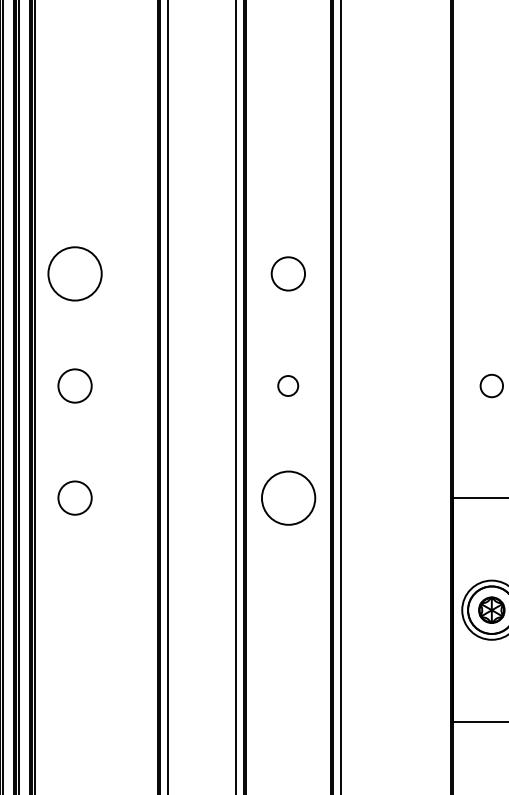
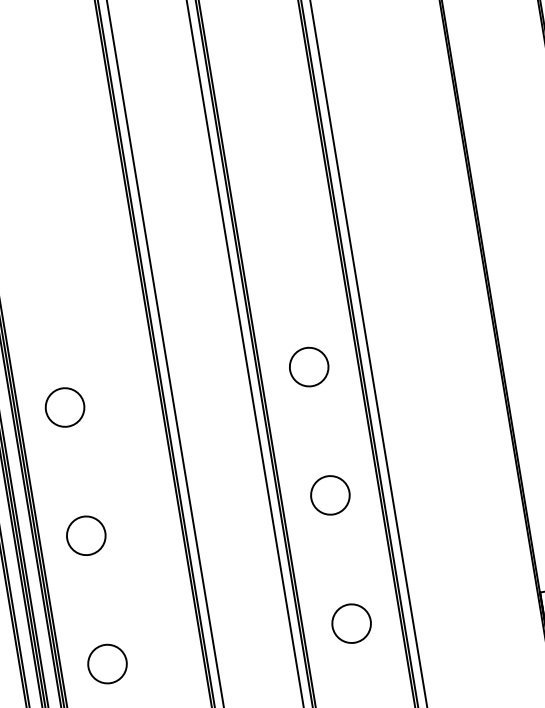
circle: (74, 273) -> (64, 407), size x0.62
circle: (287, 385) -> (329, 494), size x1.67
circle: (287, 497) -> (350, 623), size x0.62

